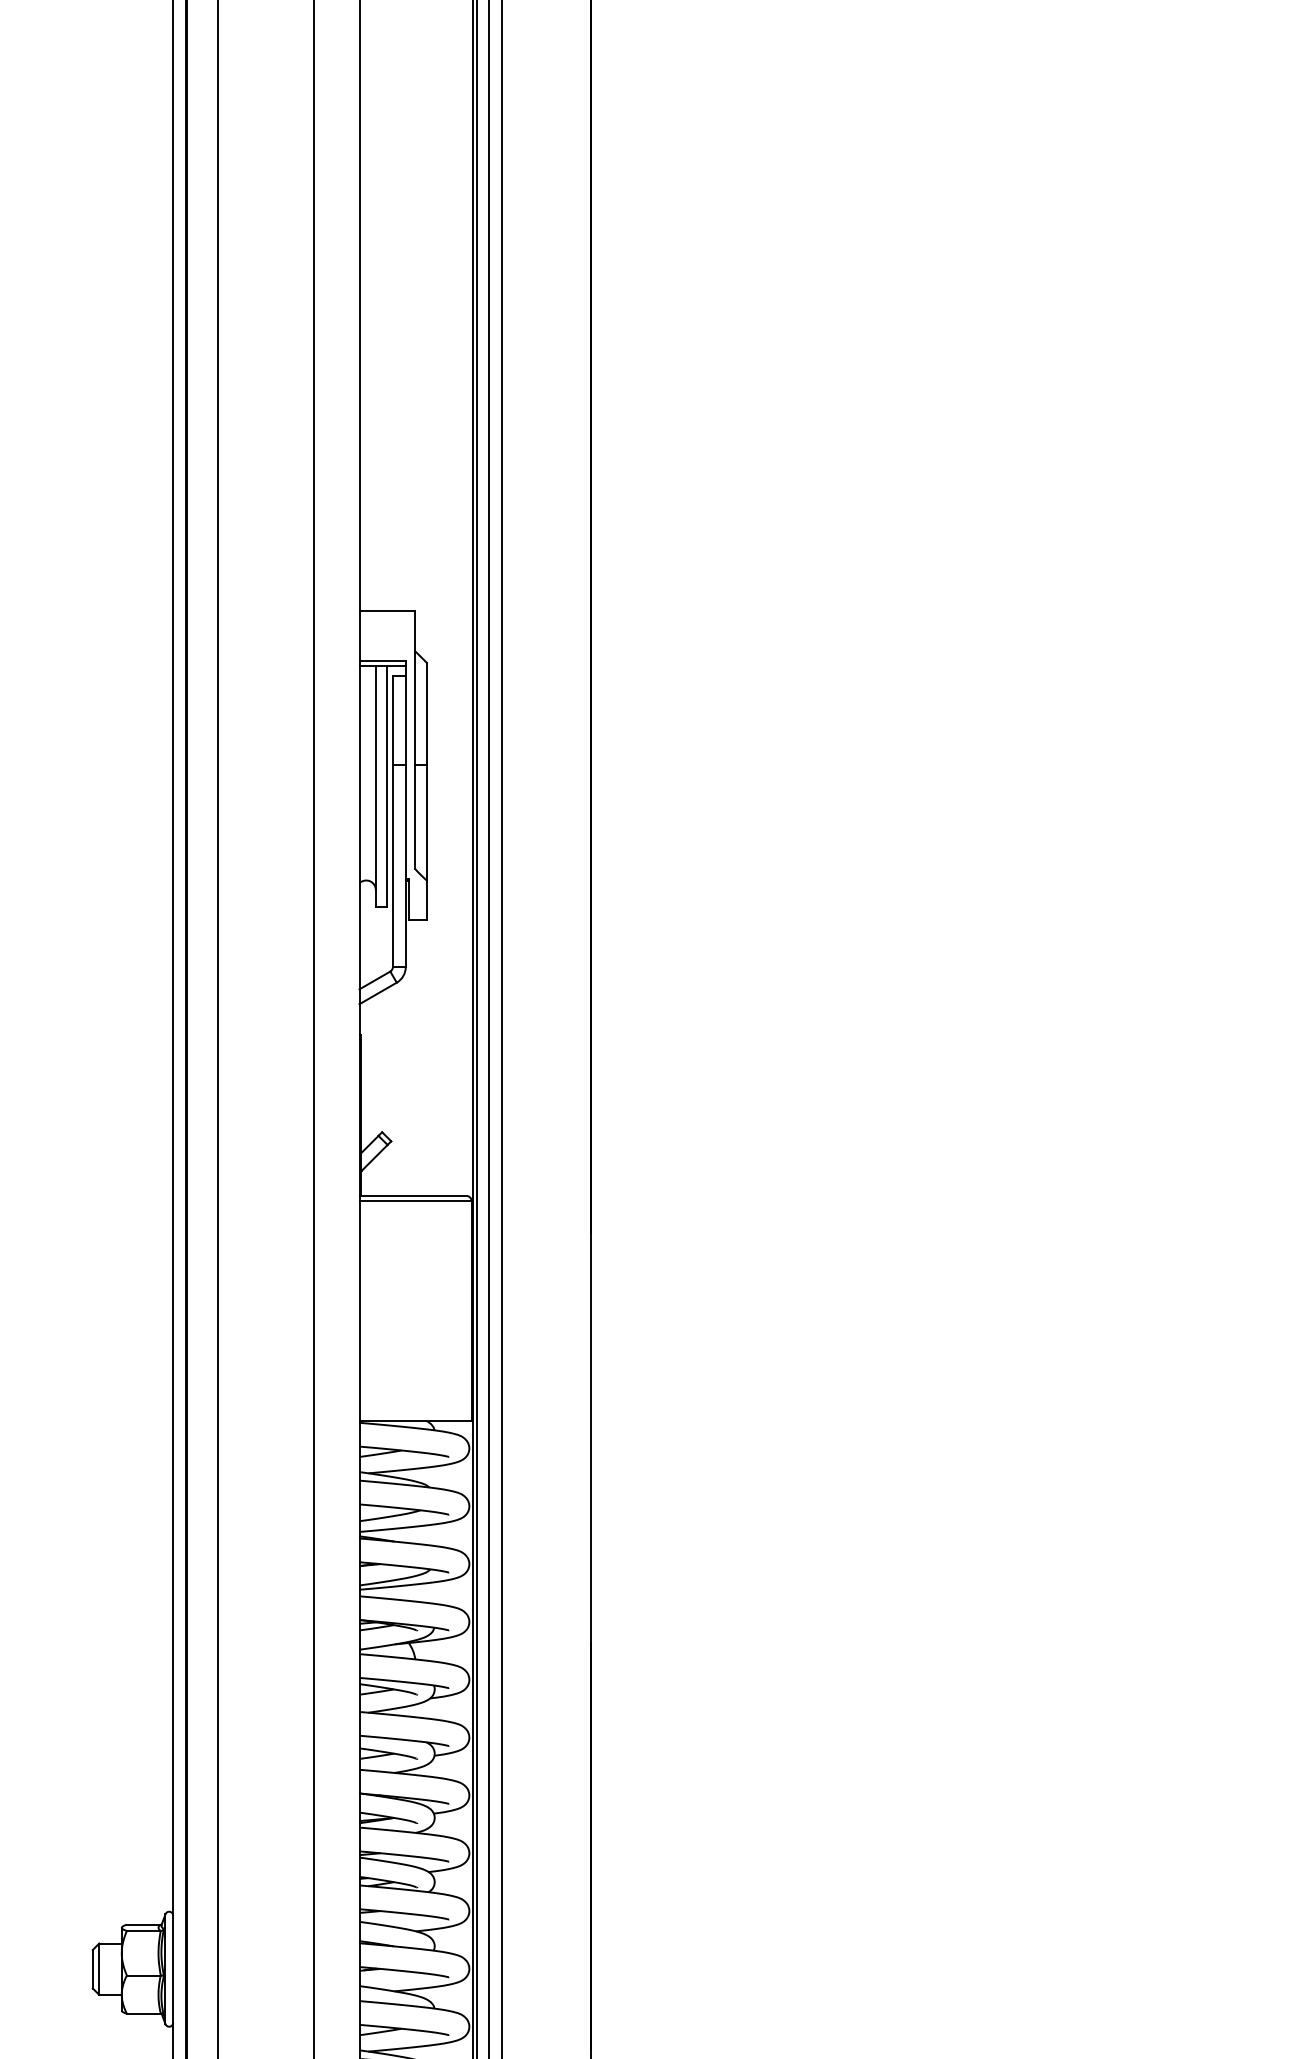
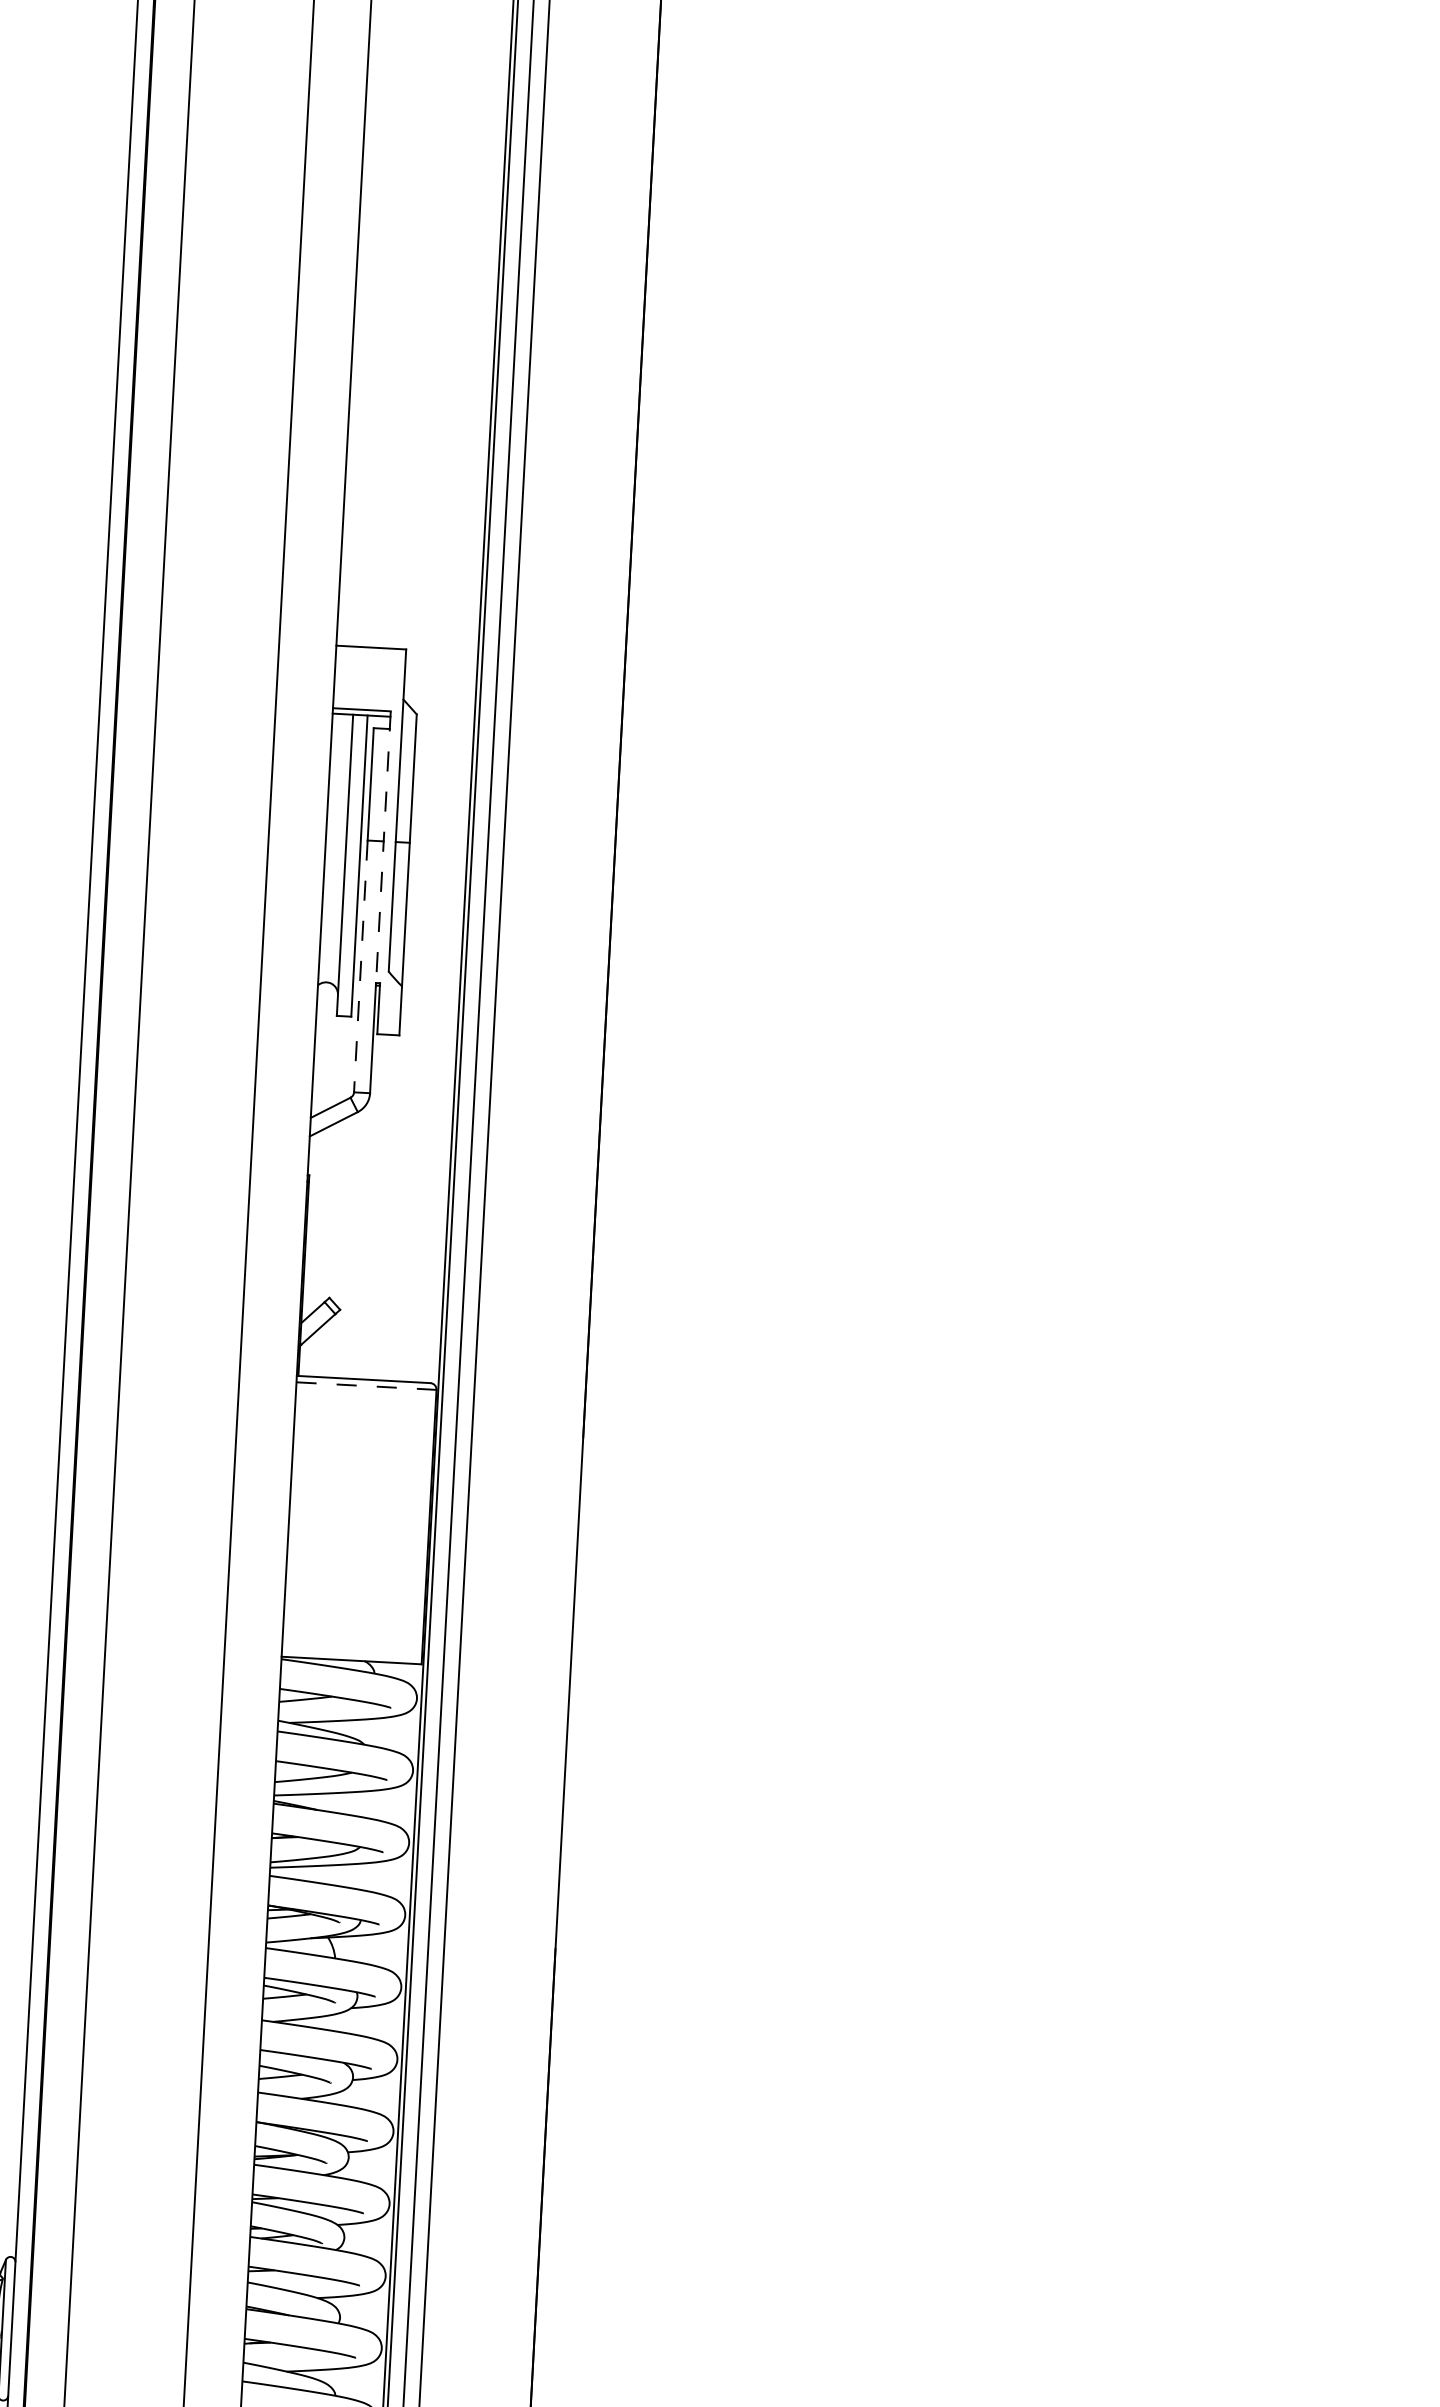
line: (405, 770) -> (383, 847), solid -> dashed
line: (392, 866) -> (360, 966), solid -> dashed
line: (416, 1201) -> (367, 1386), solid -> dashed

